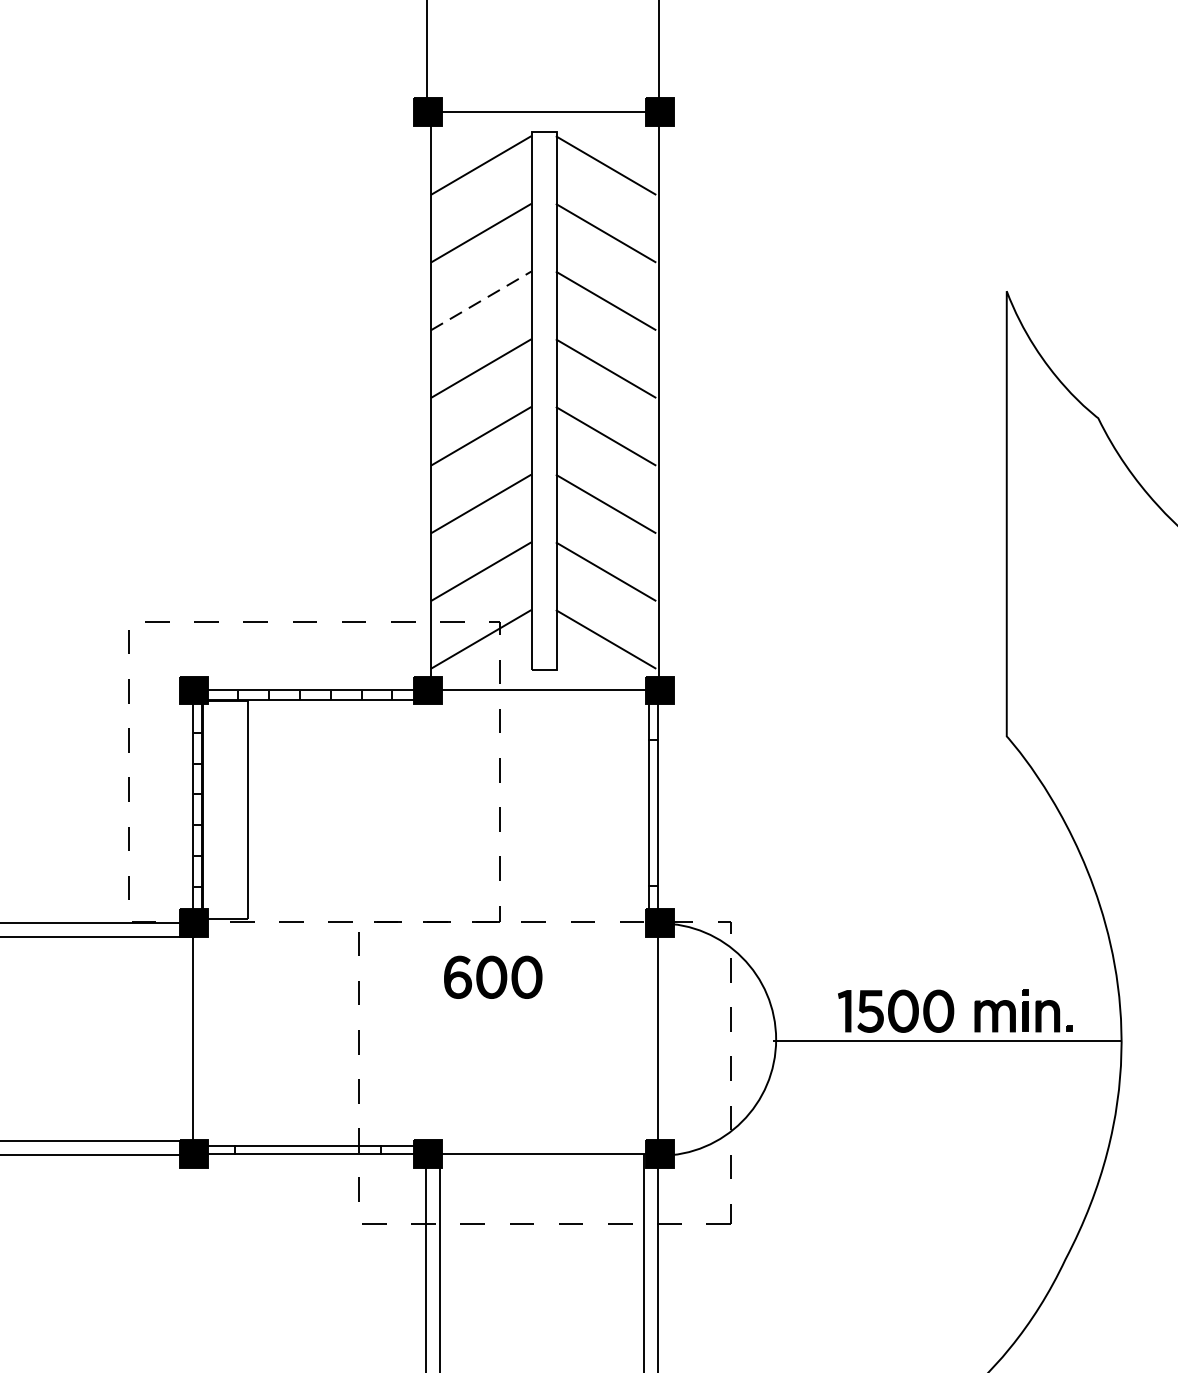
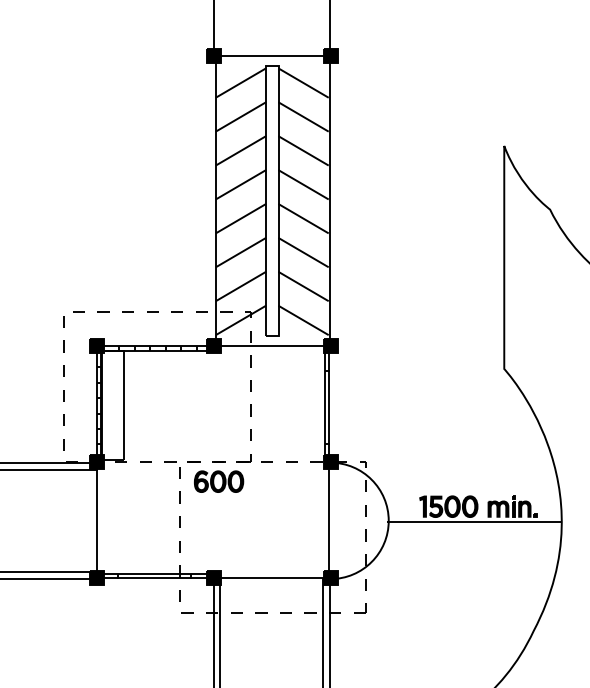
line: (482, 300) -> (241, 150), dashed -> solid
part: (494, 976) -> (219, 481), moved

